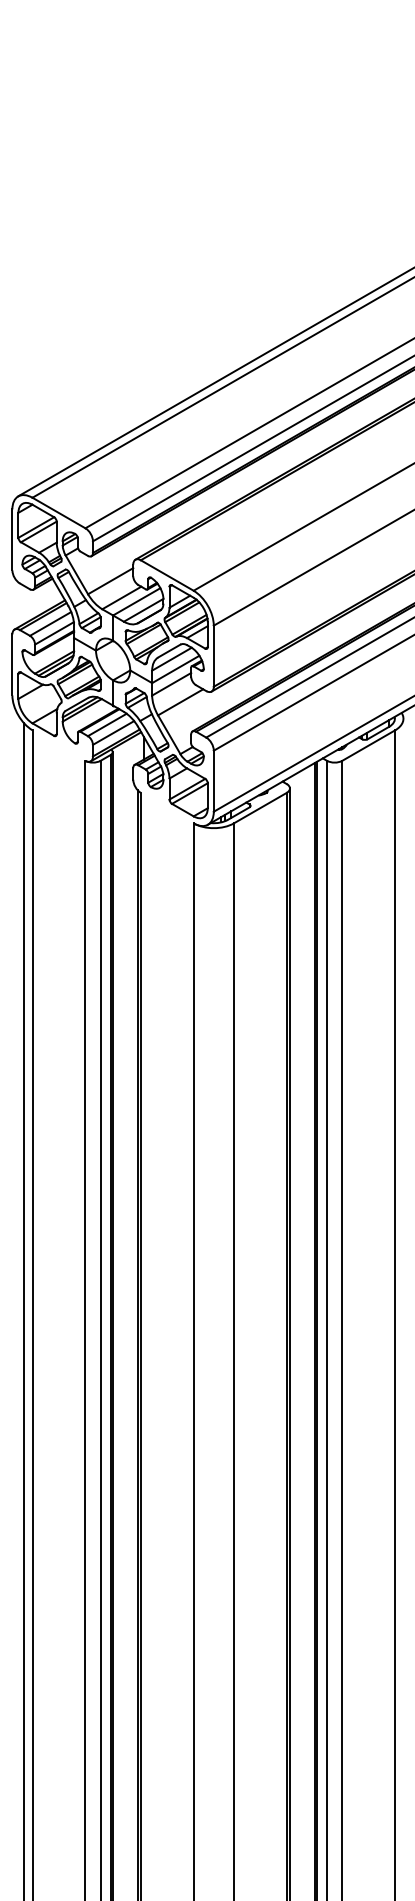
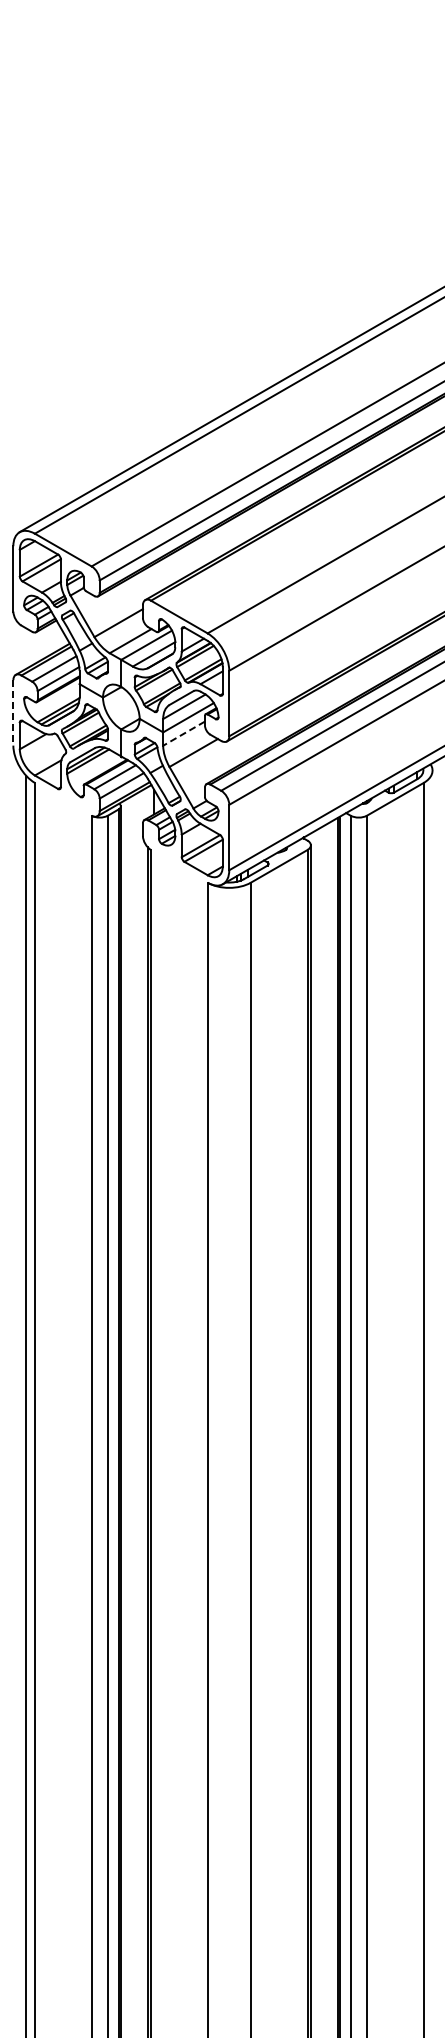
line: (12, 664) -> (13, 712), solid -> dashed
line: (171, 684) -> (183, 733), solid -> dashed

